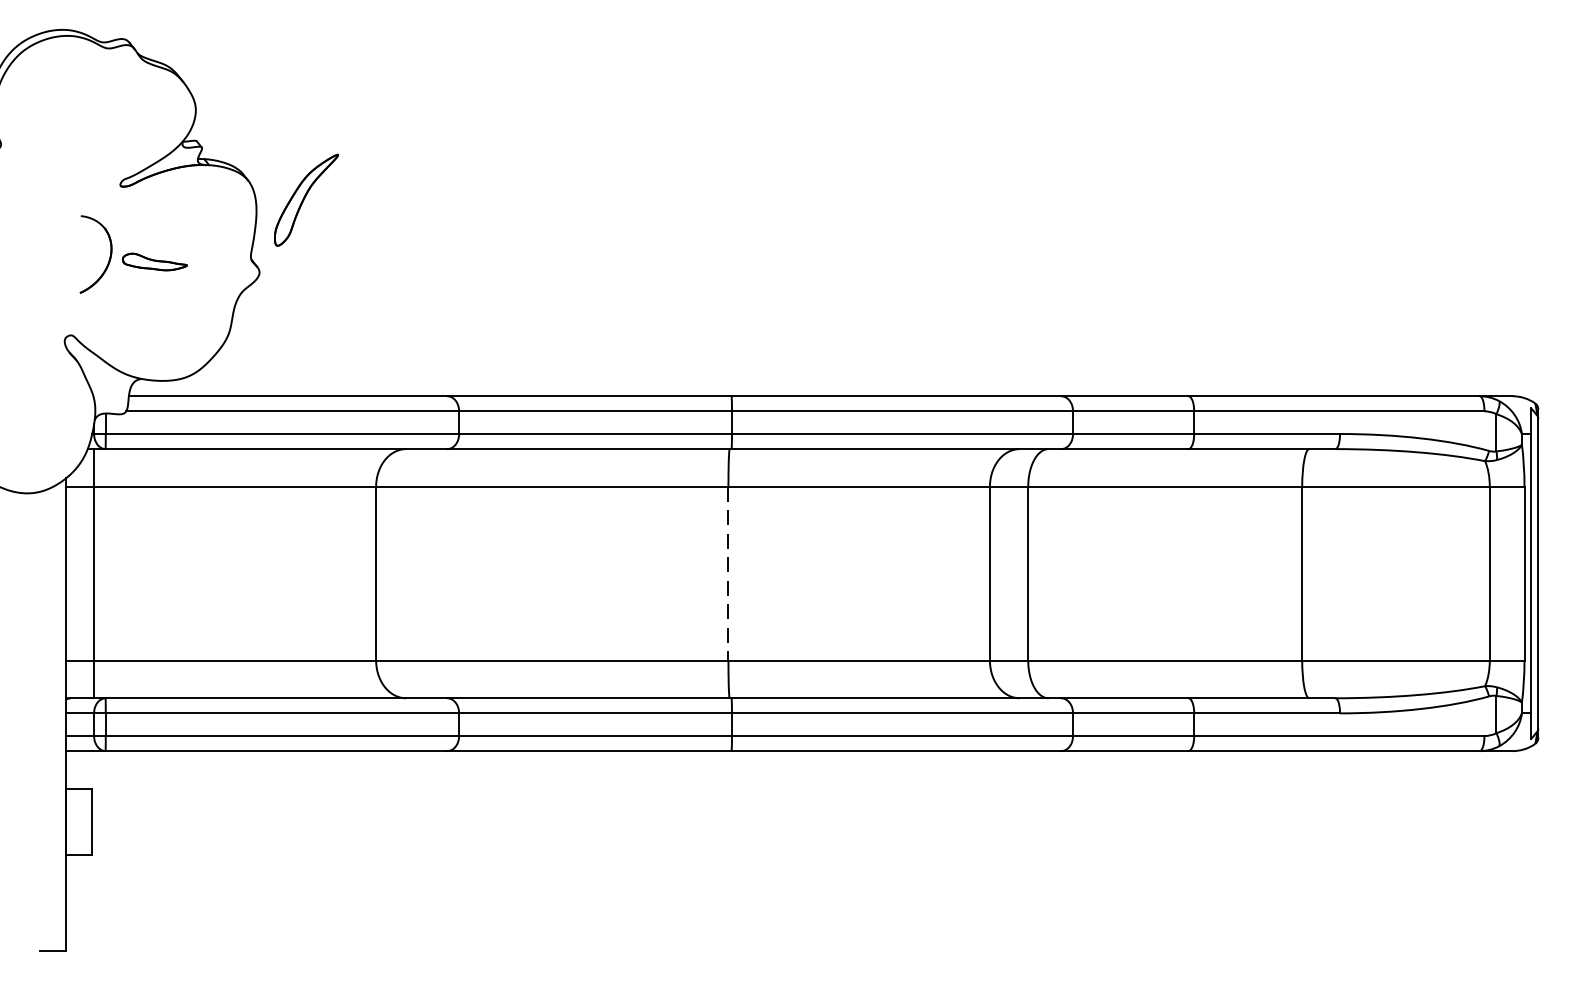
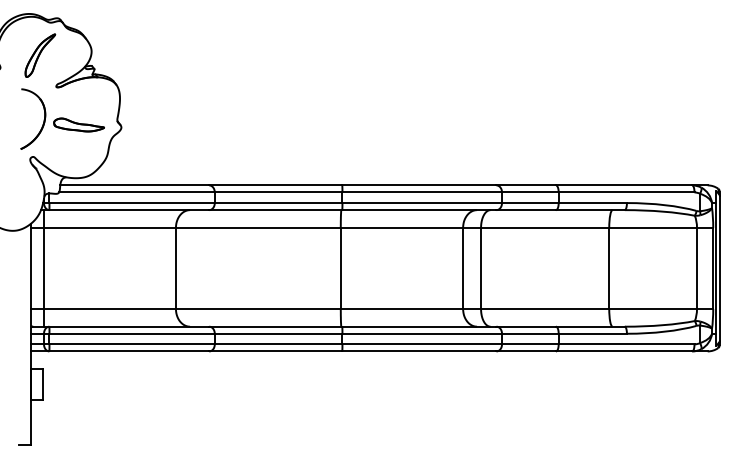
part: (306, 199) -> (40, 55), moved
part: (133, 253) -> (62, 118), size x1.67
line: (727, 573) -> (340, 268), dashed -> solid

